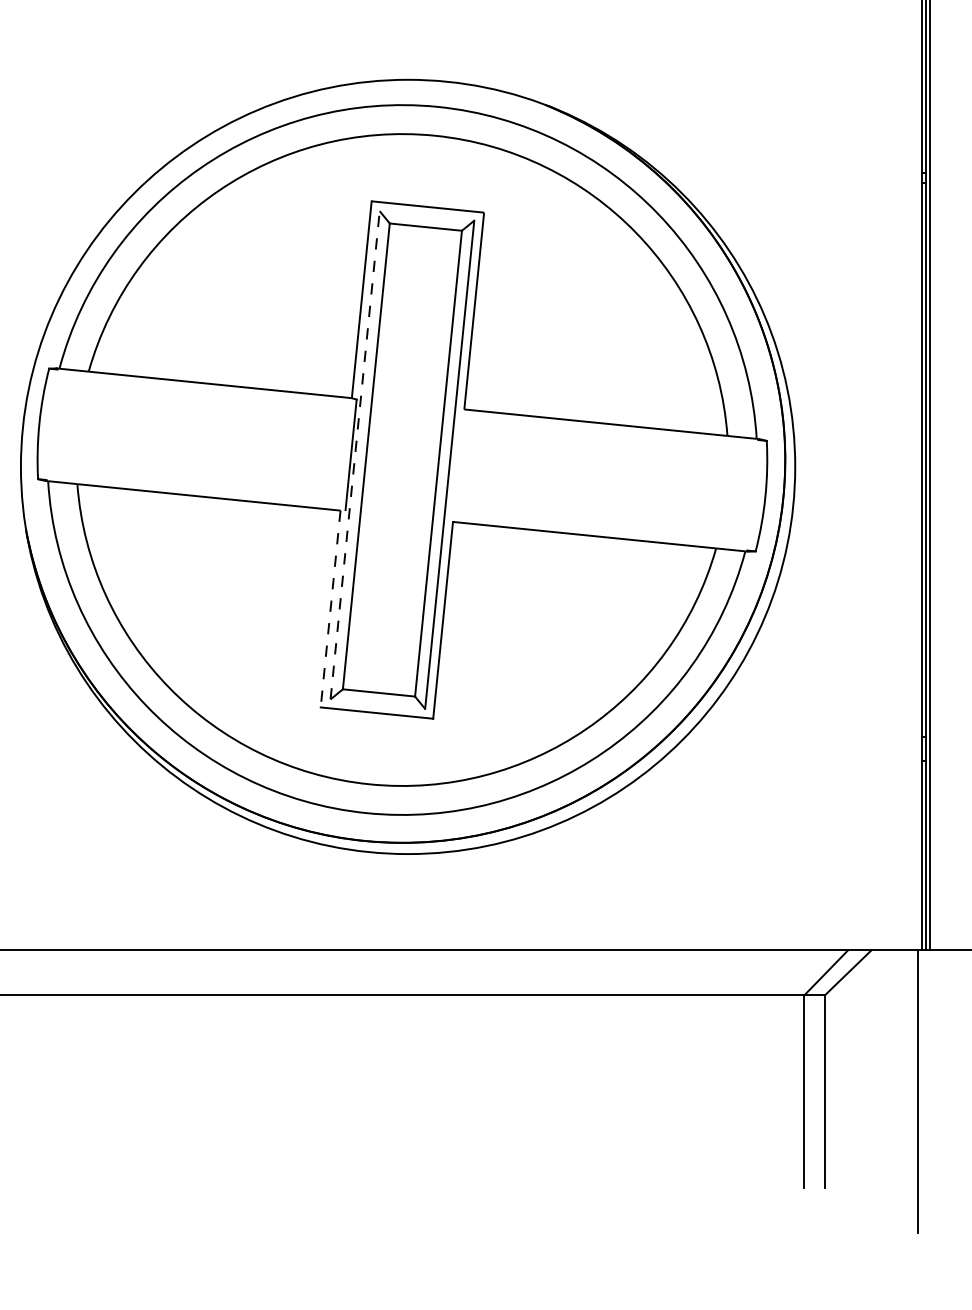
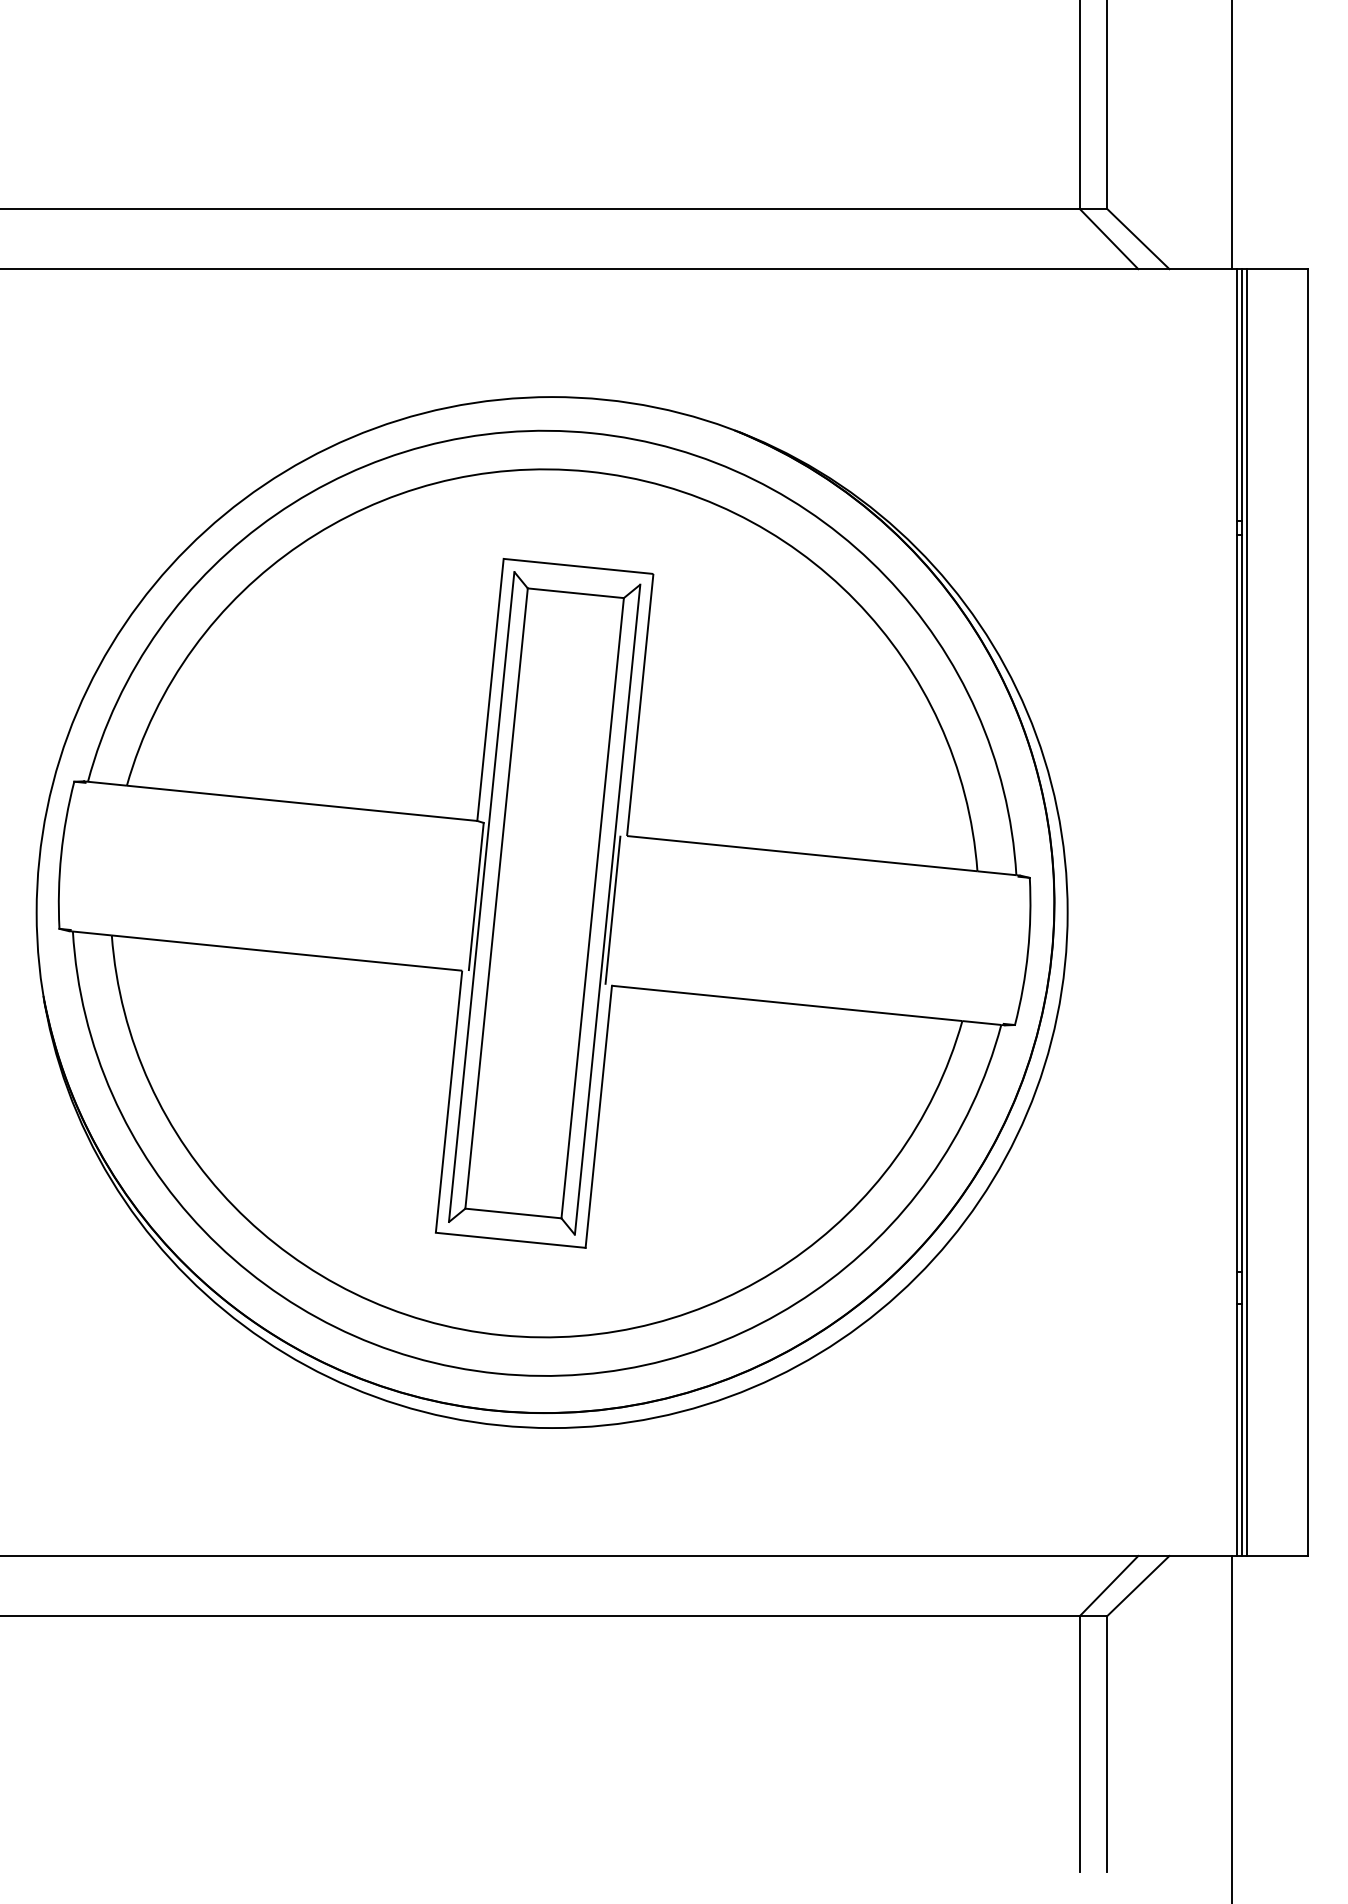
line: (355, 455) -> (481, 897), dashed -> solid
line: (453, 464) -> (612, 909), added
line: (330, 608) -> (449, 1100), dashed -> solid

